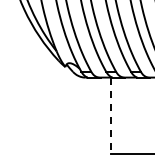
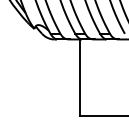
line: (110, 116) -> (79, 78), dashed -> solid

